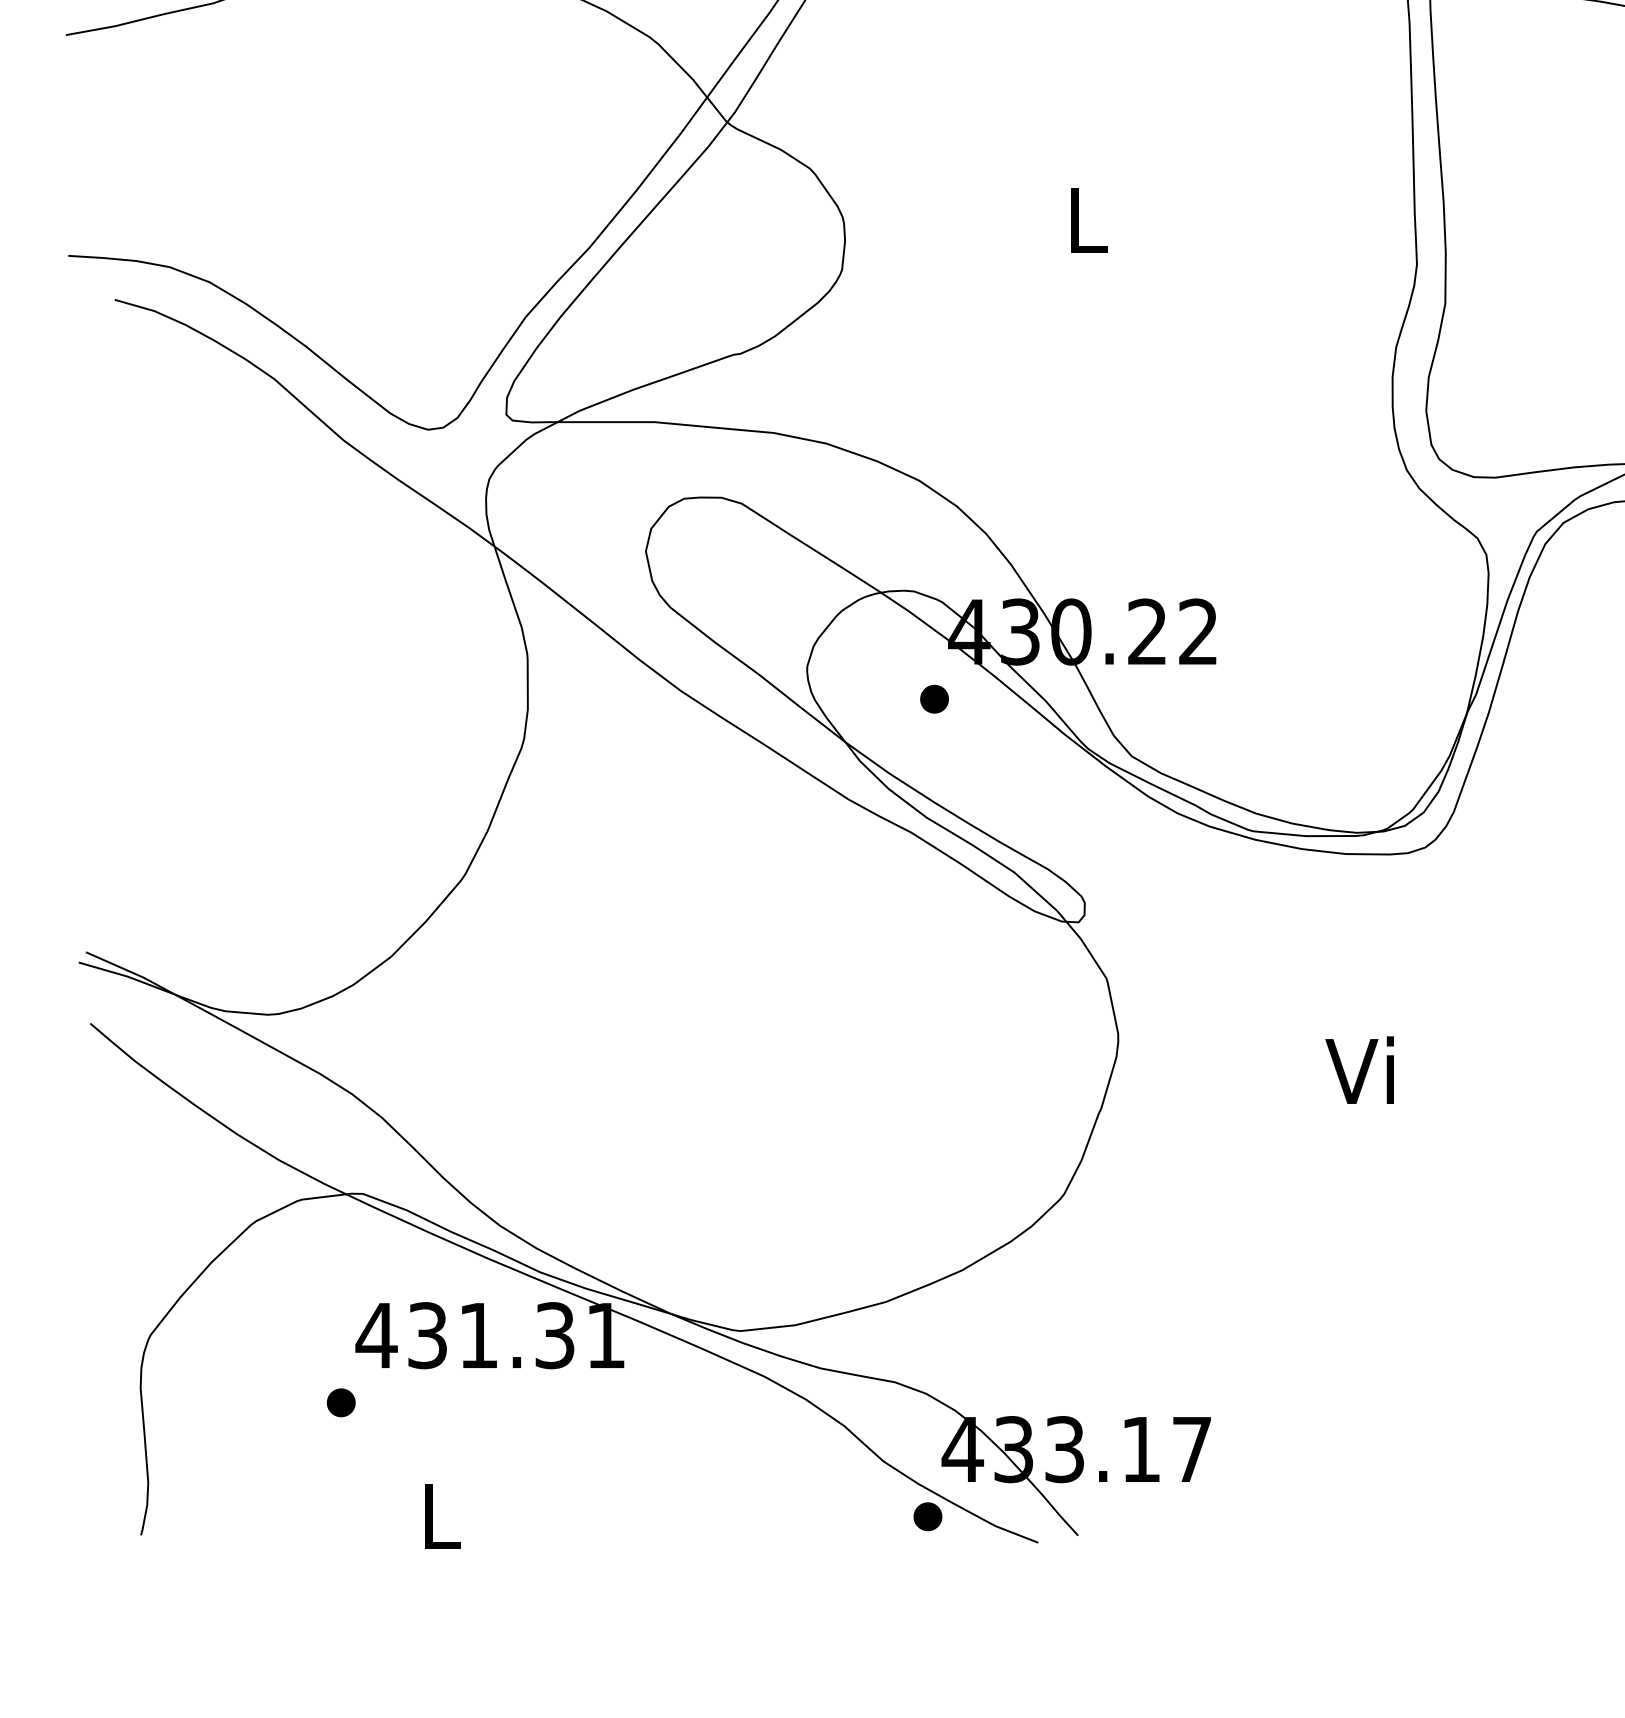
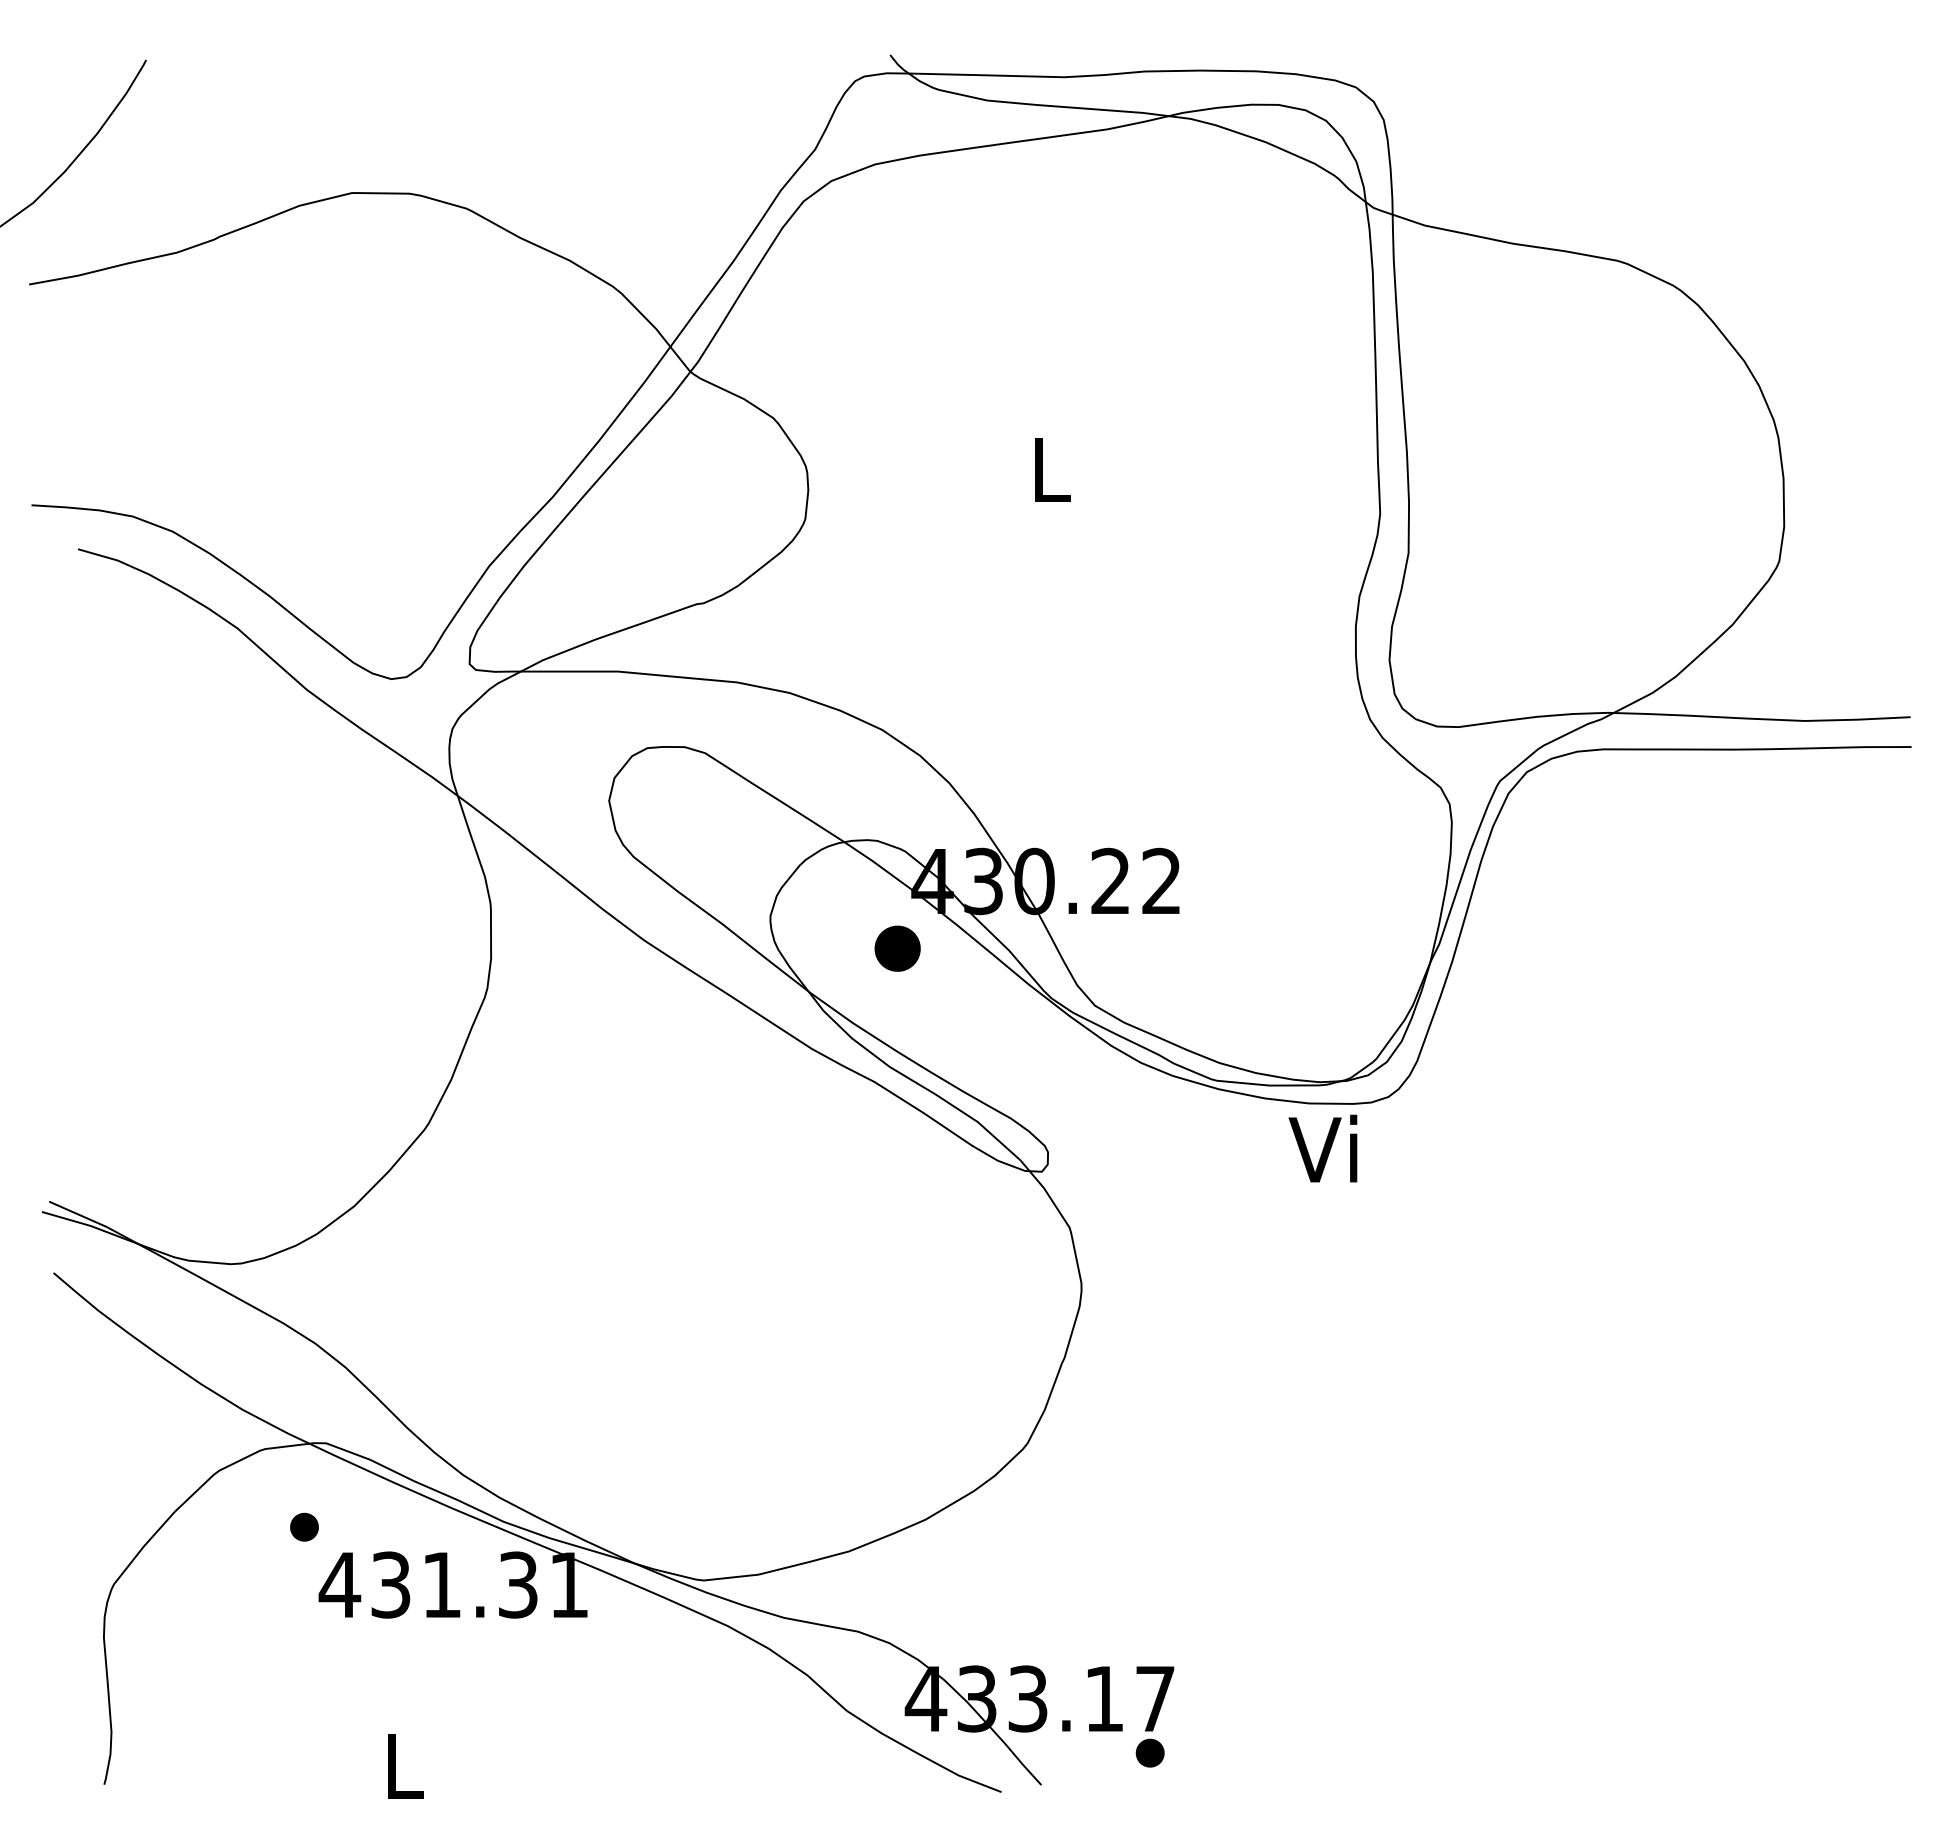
part: (934, 699) -> (897, 948), size x1.6
text: (1359, 1070) -> (1322, 1148), moved
part: (341, 1402) -> (304, 1526), moved
part: (927, 1516) -> (1149, 1752), moved

